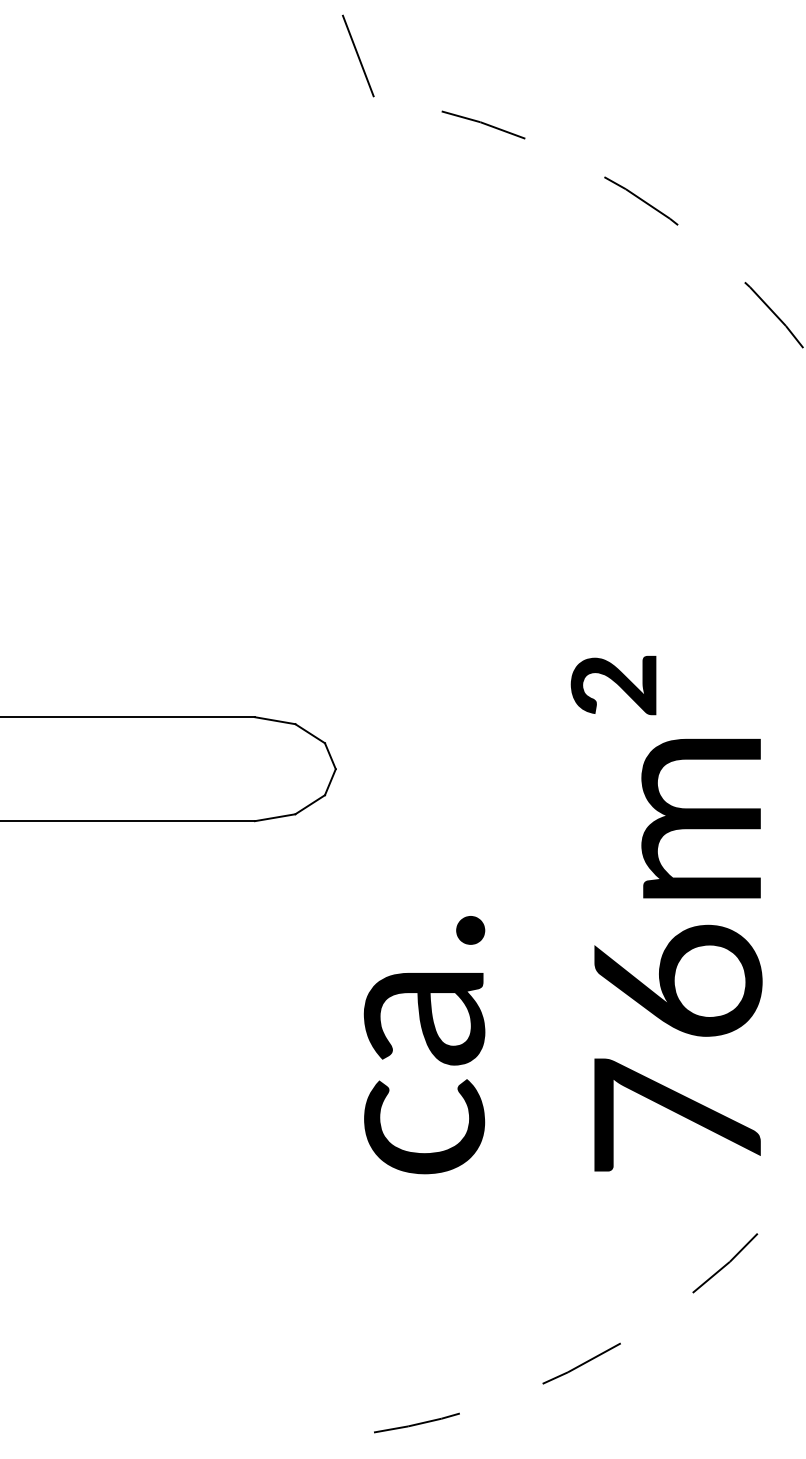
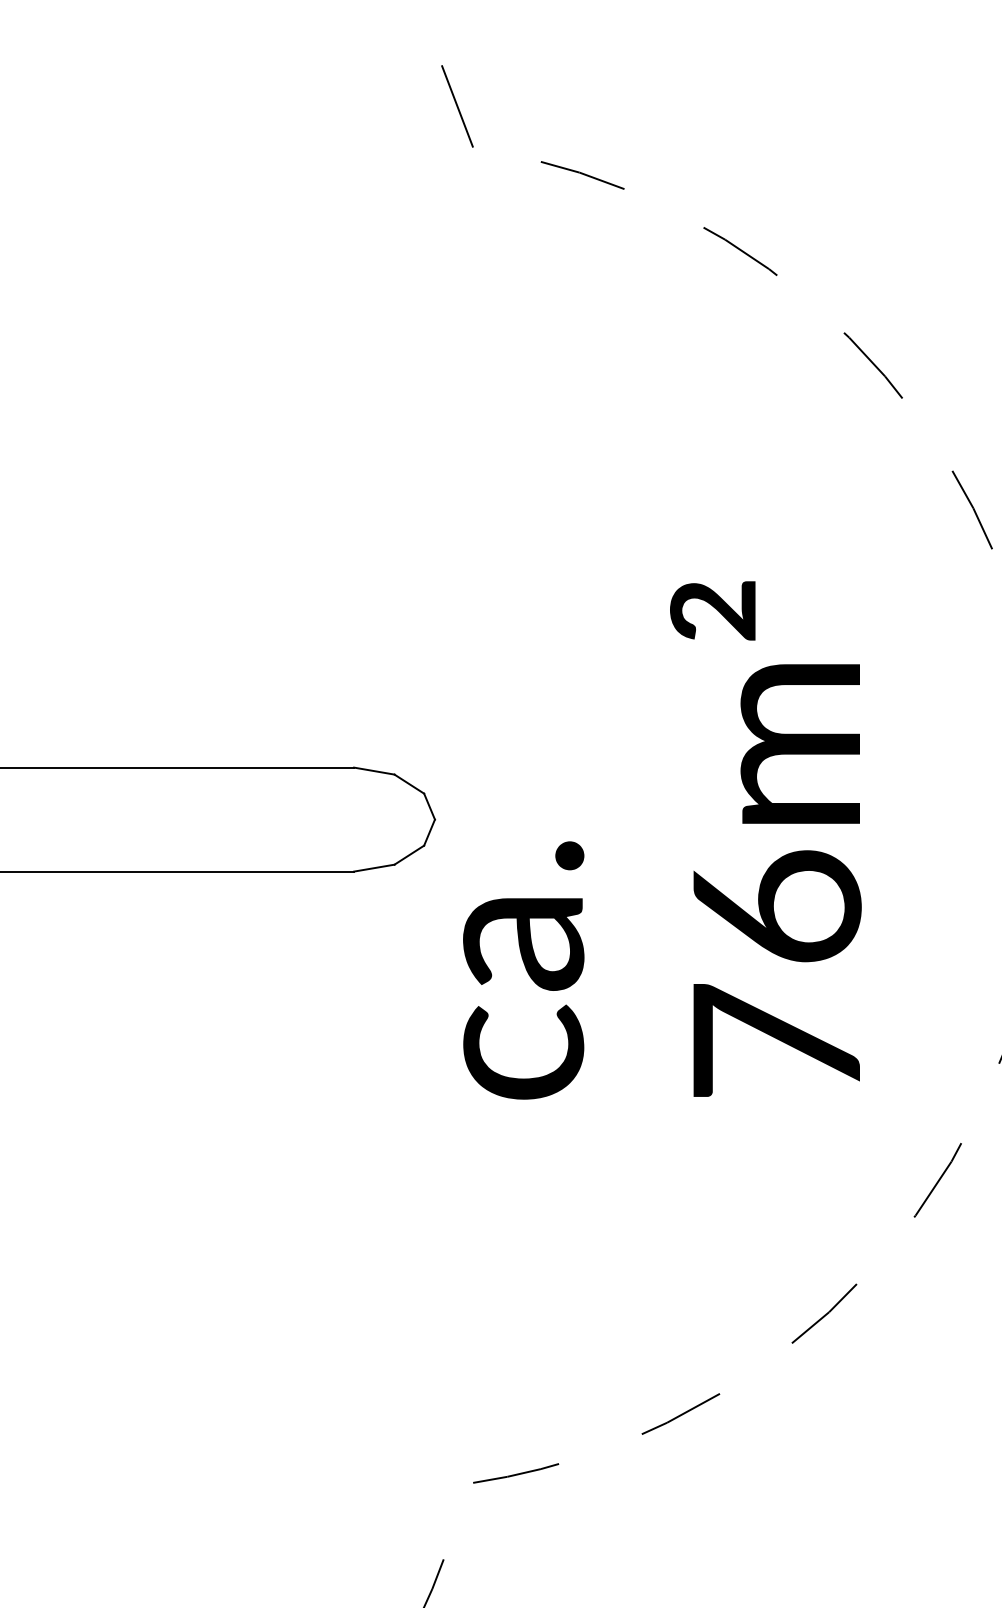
text: (563, 915) -> (662, 840), moved

